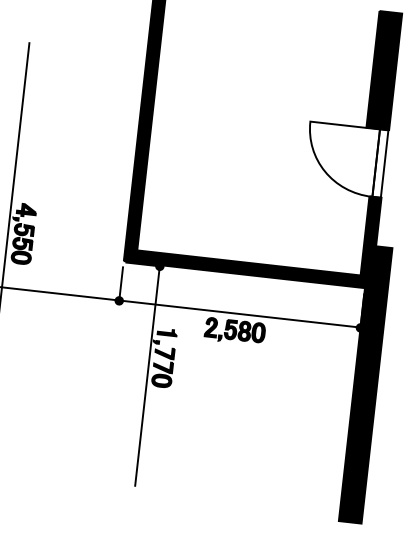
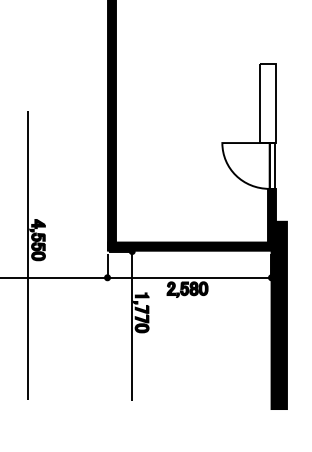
fill: (383, 69) -> (267, 102), removed

